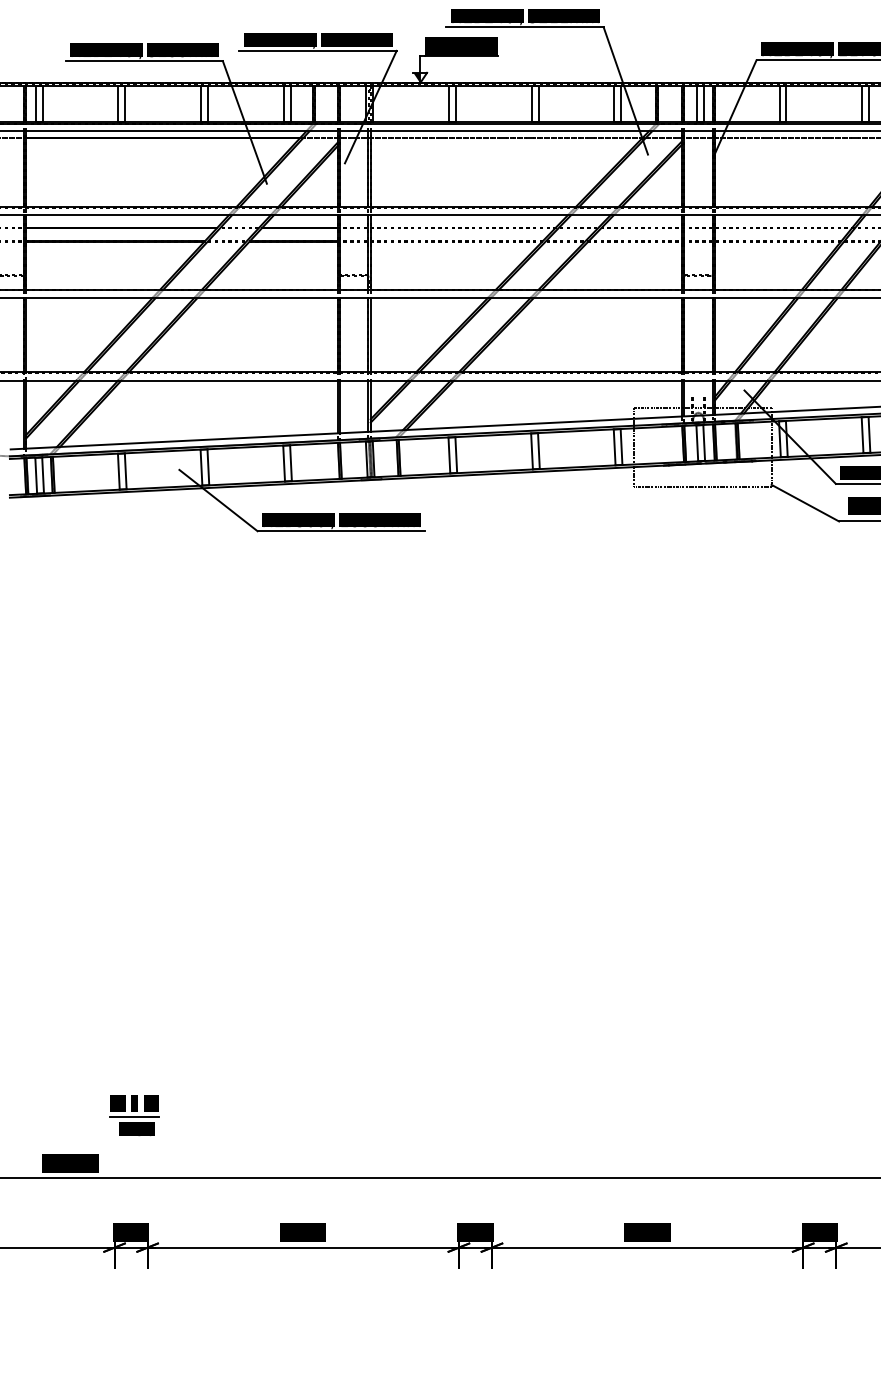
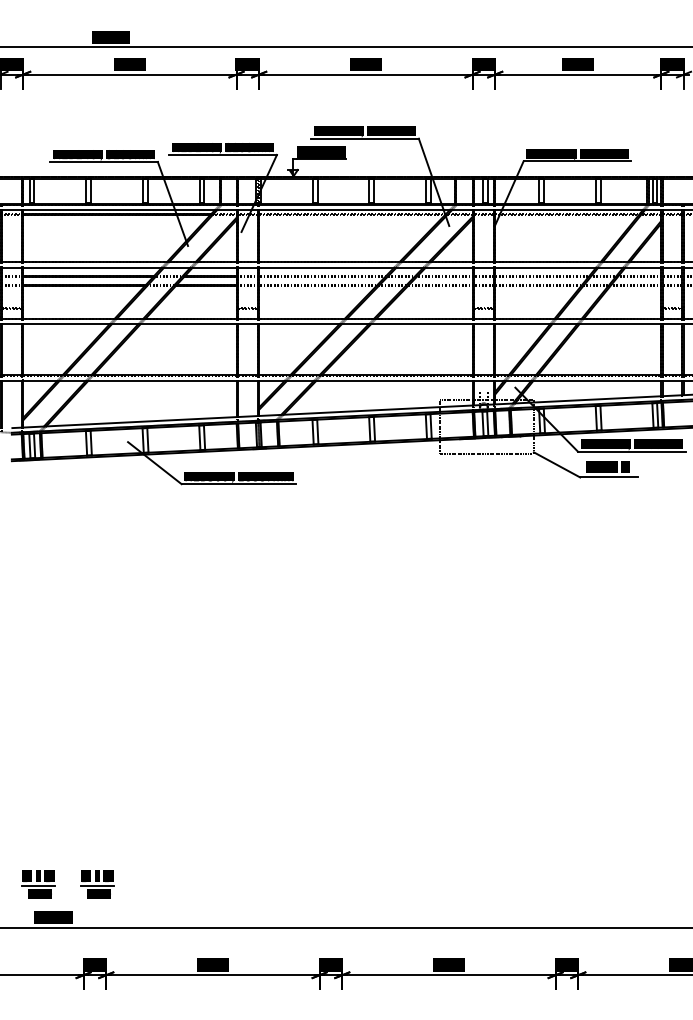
part: (48, 1115) -> (38, 884), added

